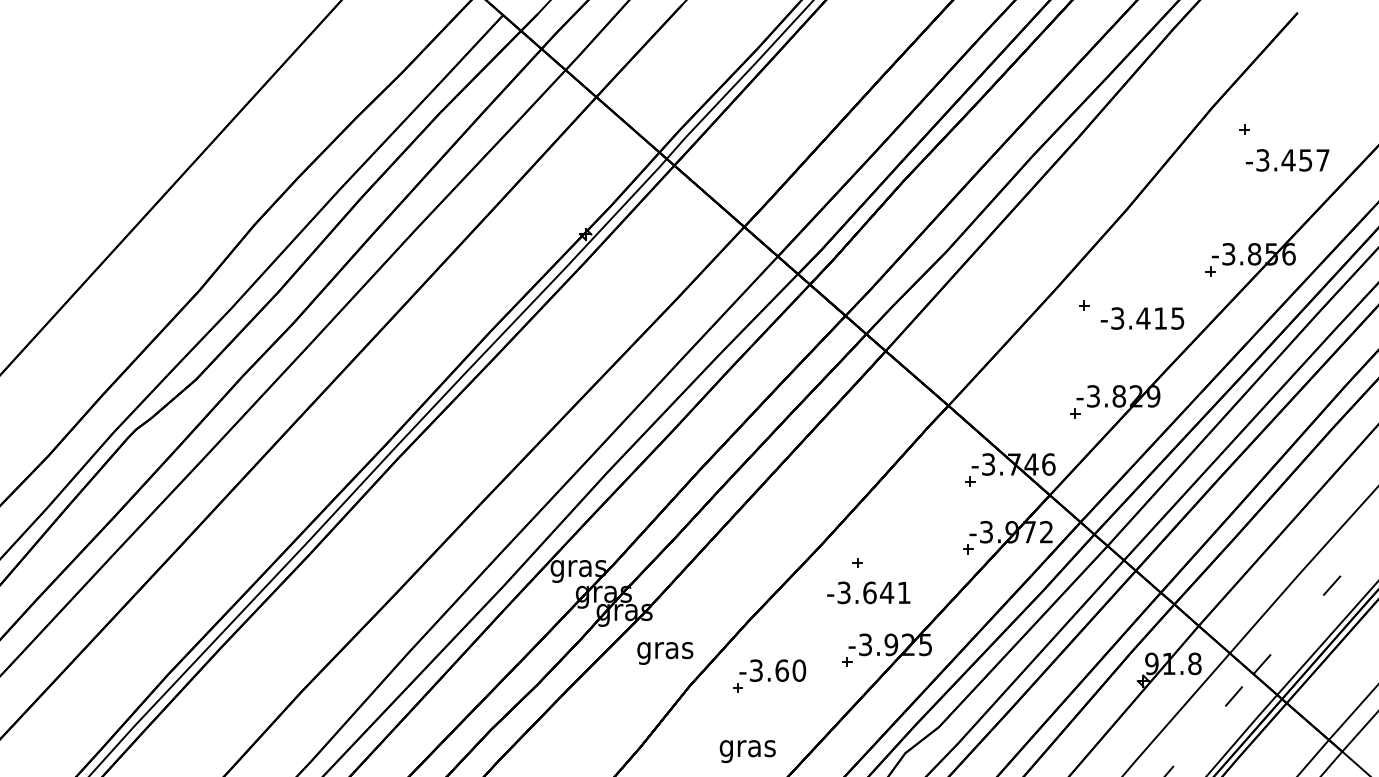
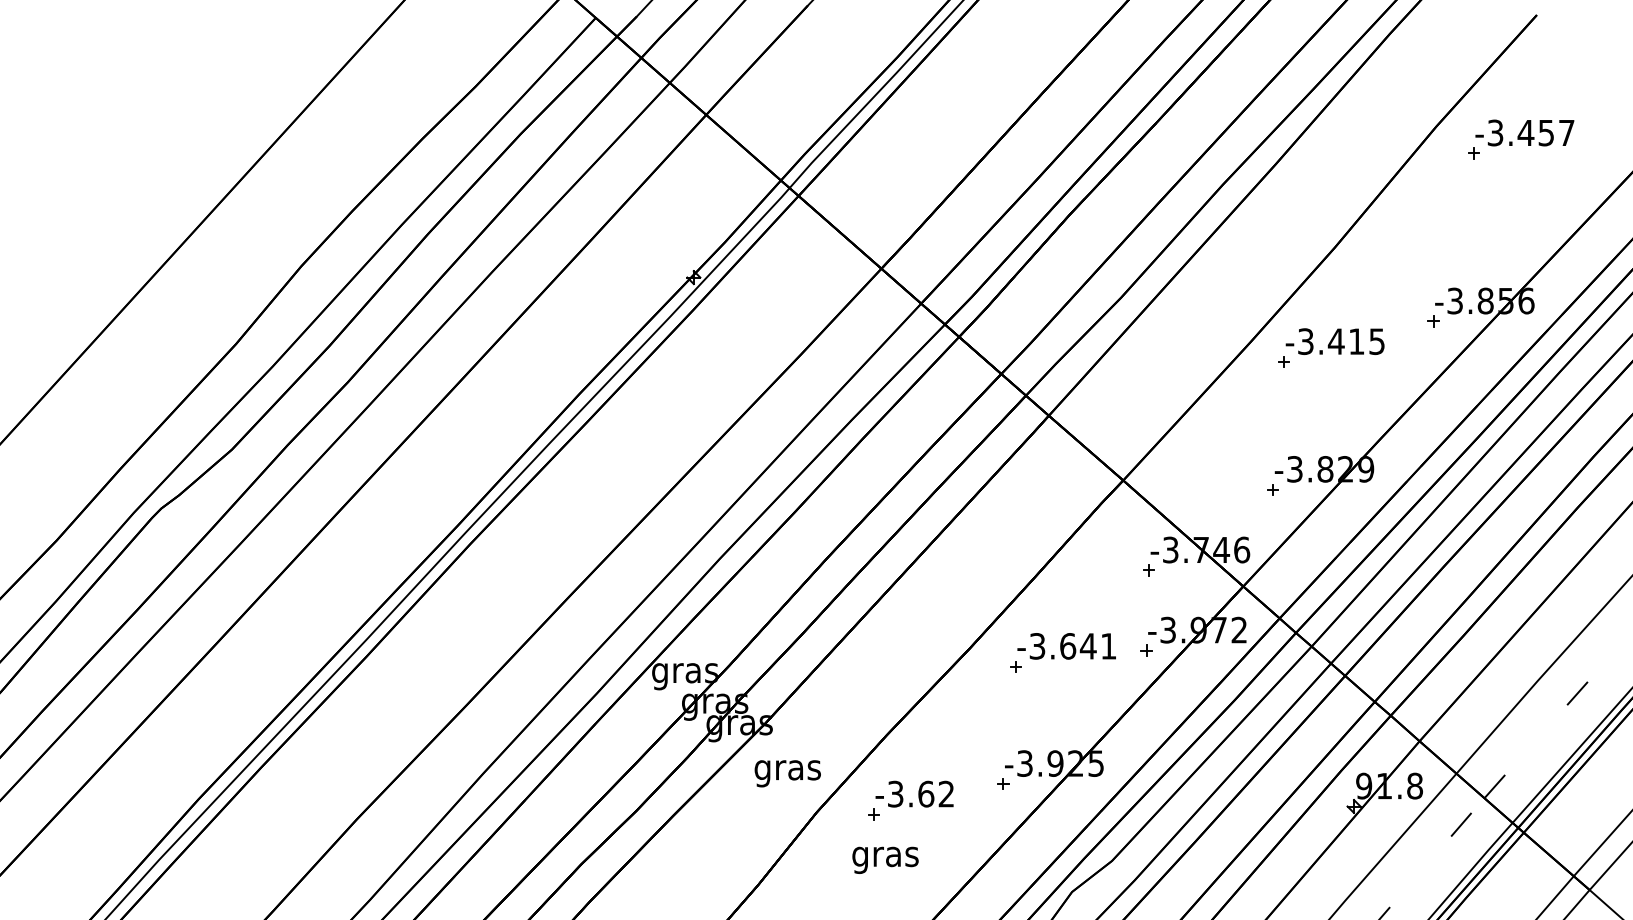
text: (1287, 160) -> (1524, 133), moved
text: (1142, 318) -> (1335, 341), moved
text: (868, 592) -> (1066, 645), moved
text: (799, 670) -> (946, 793), -3.60 -> -3.62
text: (747, 751) -> (885, 860), moved

